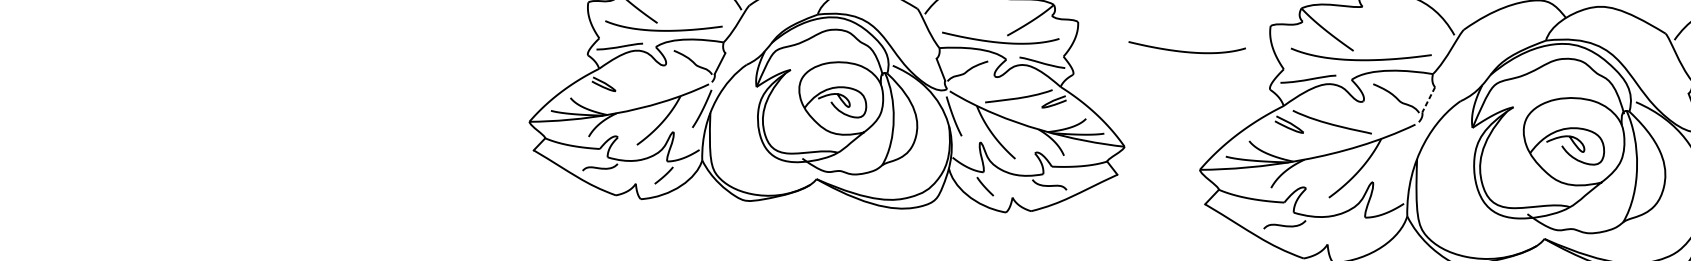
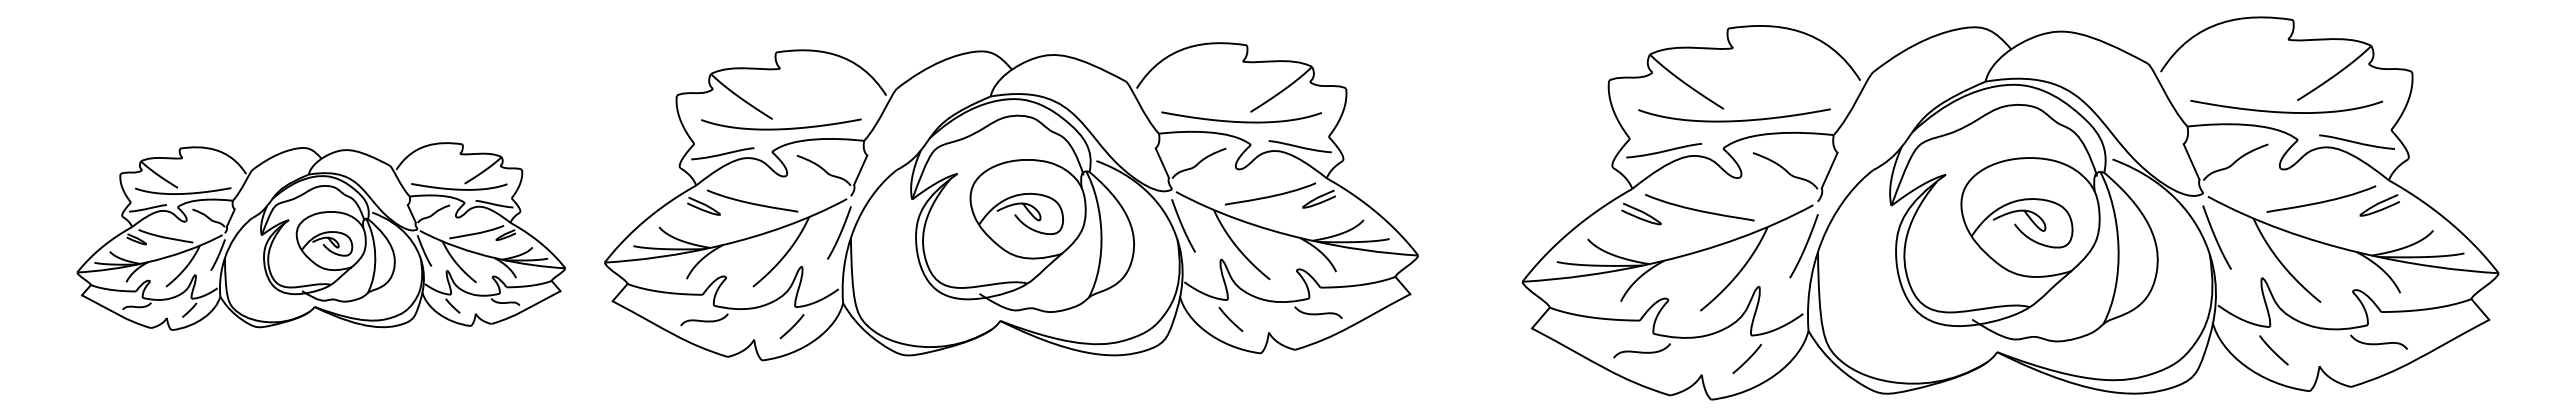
curve: (1186, 51) -> (1496, 121), removed
curve: (639, 83) -> (752, 202), added
part: (322, 92) -> (320, 236), added
line: (1428, 100) -> (1829, 171), dashed -> solid
curve: (1407, 154) -> (1804, 246), added
line: (1360, 234) -> (1746, 359), added

